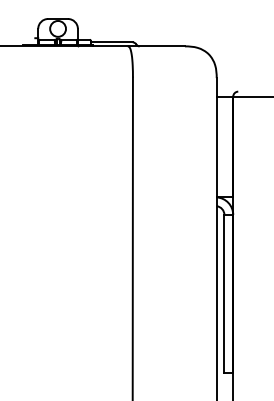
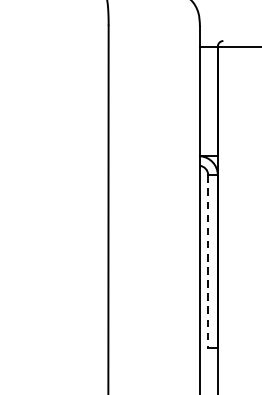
line: (224, 294) -> (208, 261), solid -> dashed

